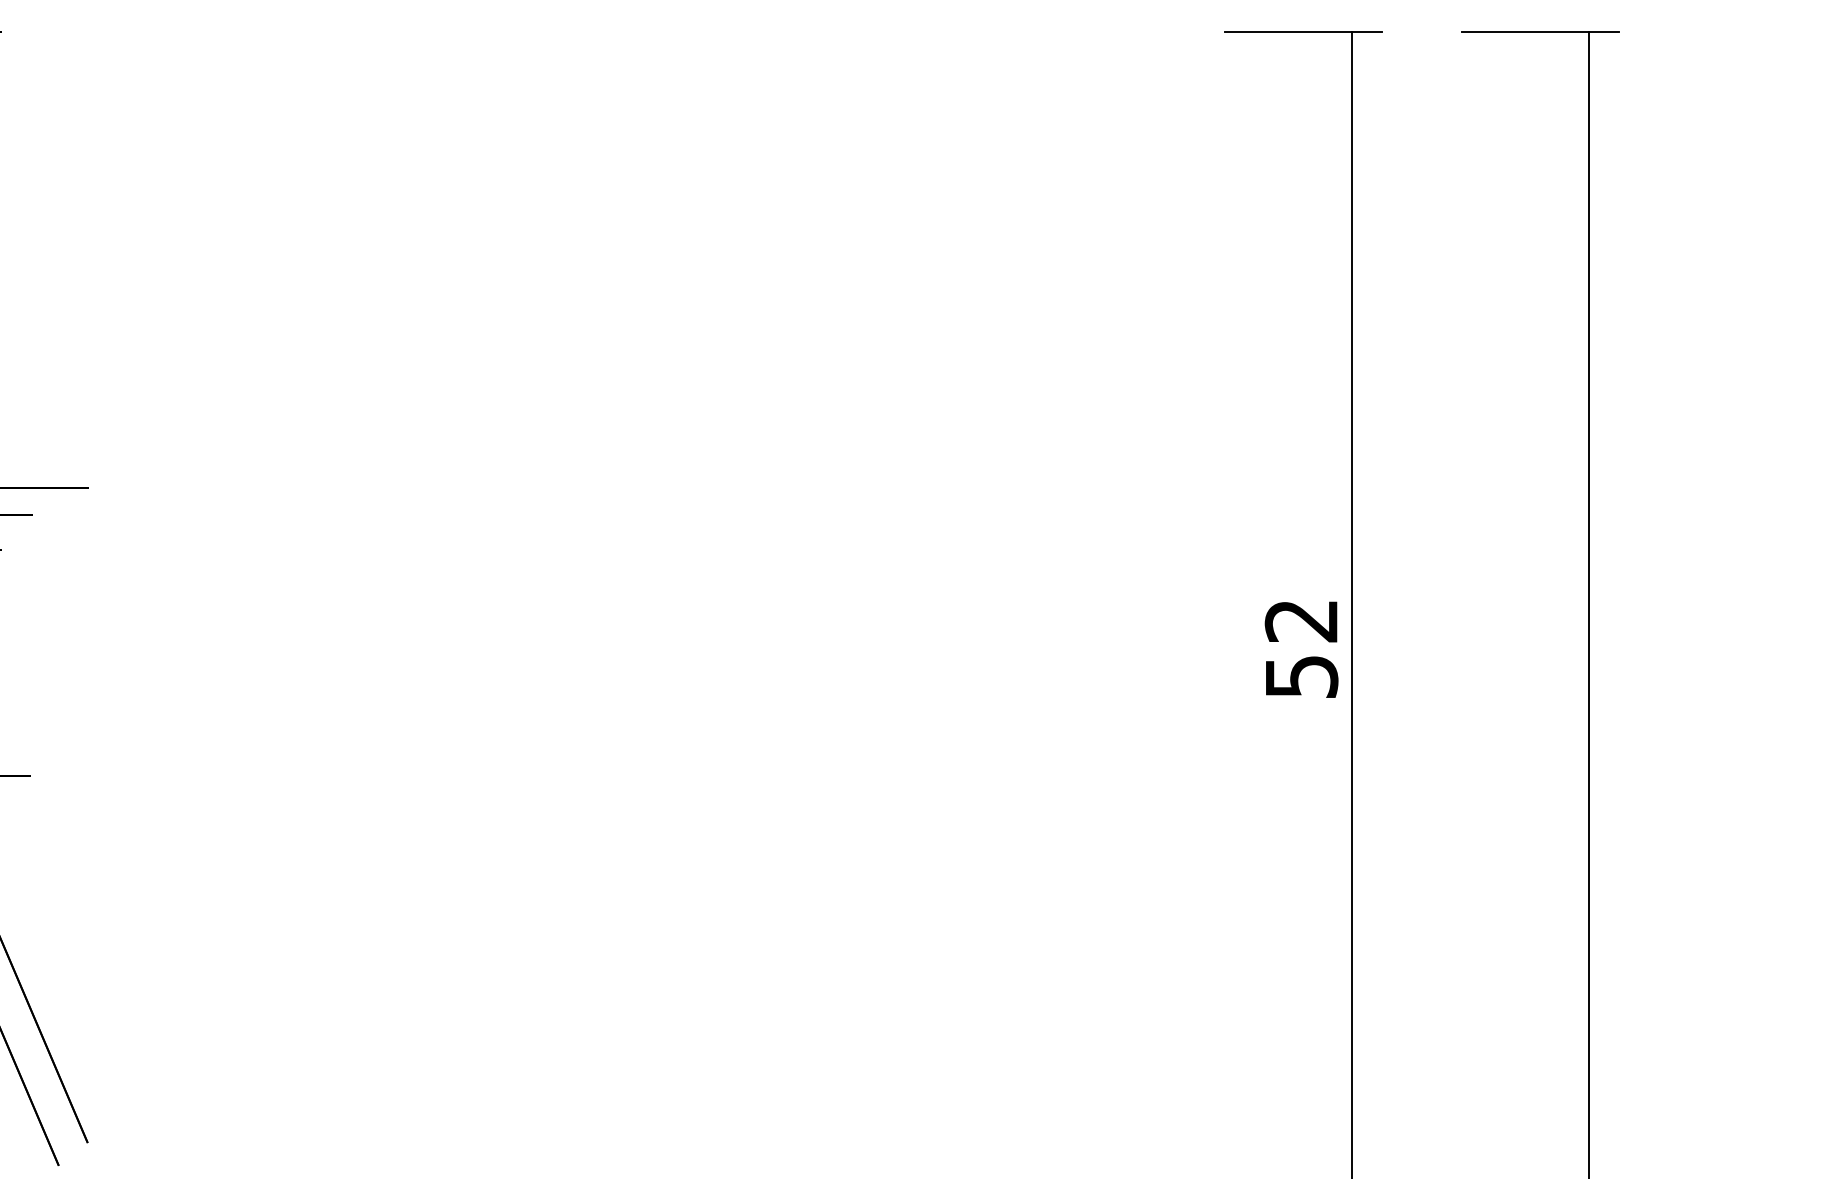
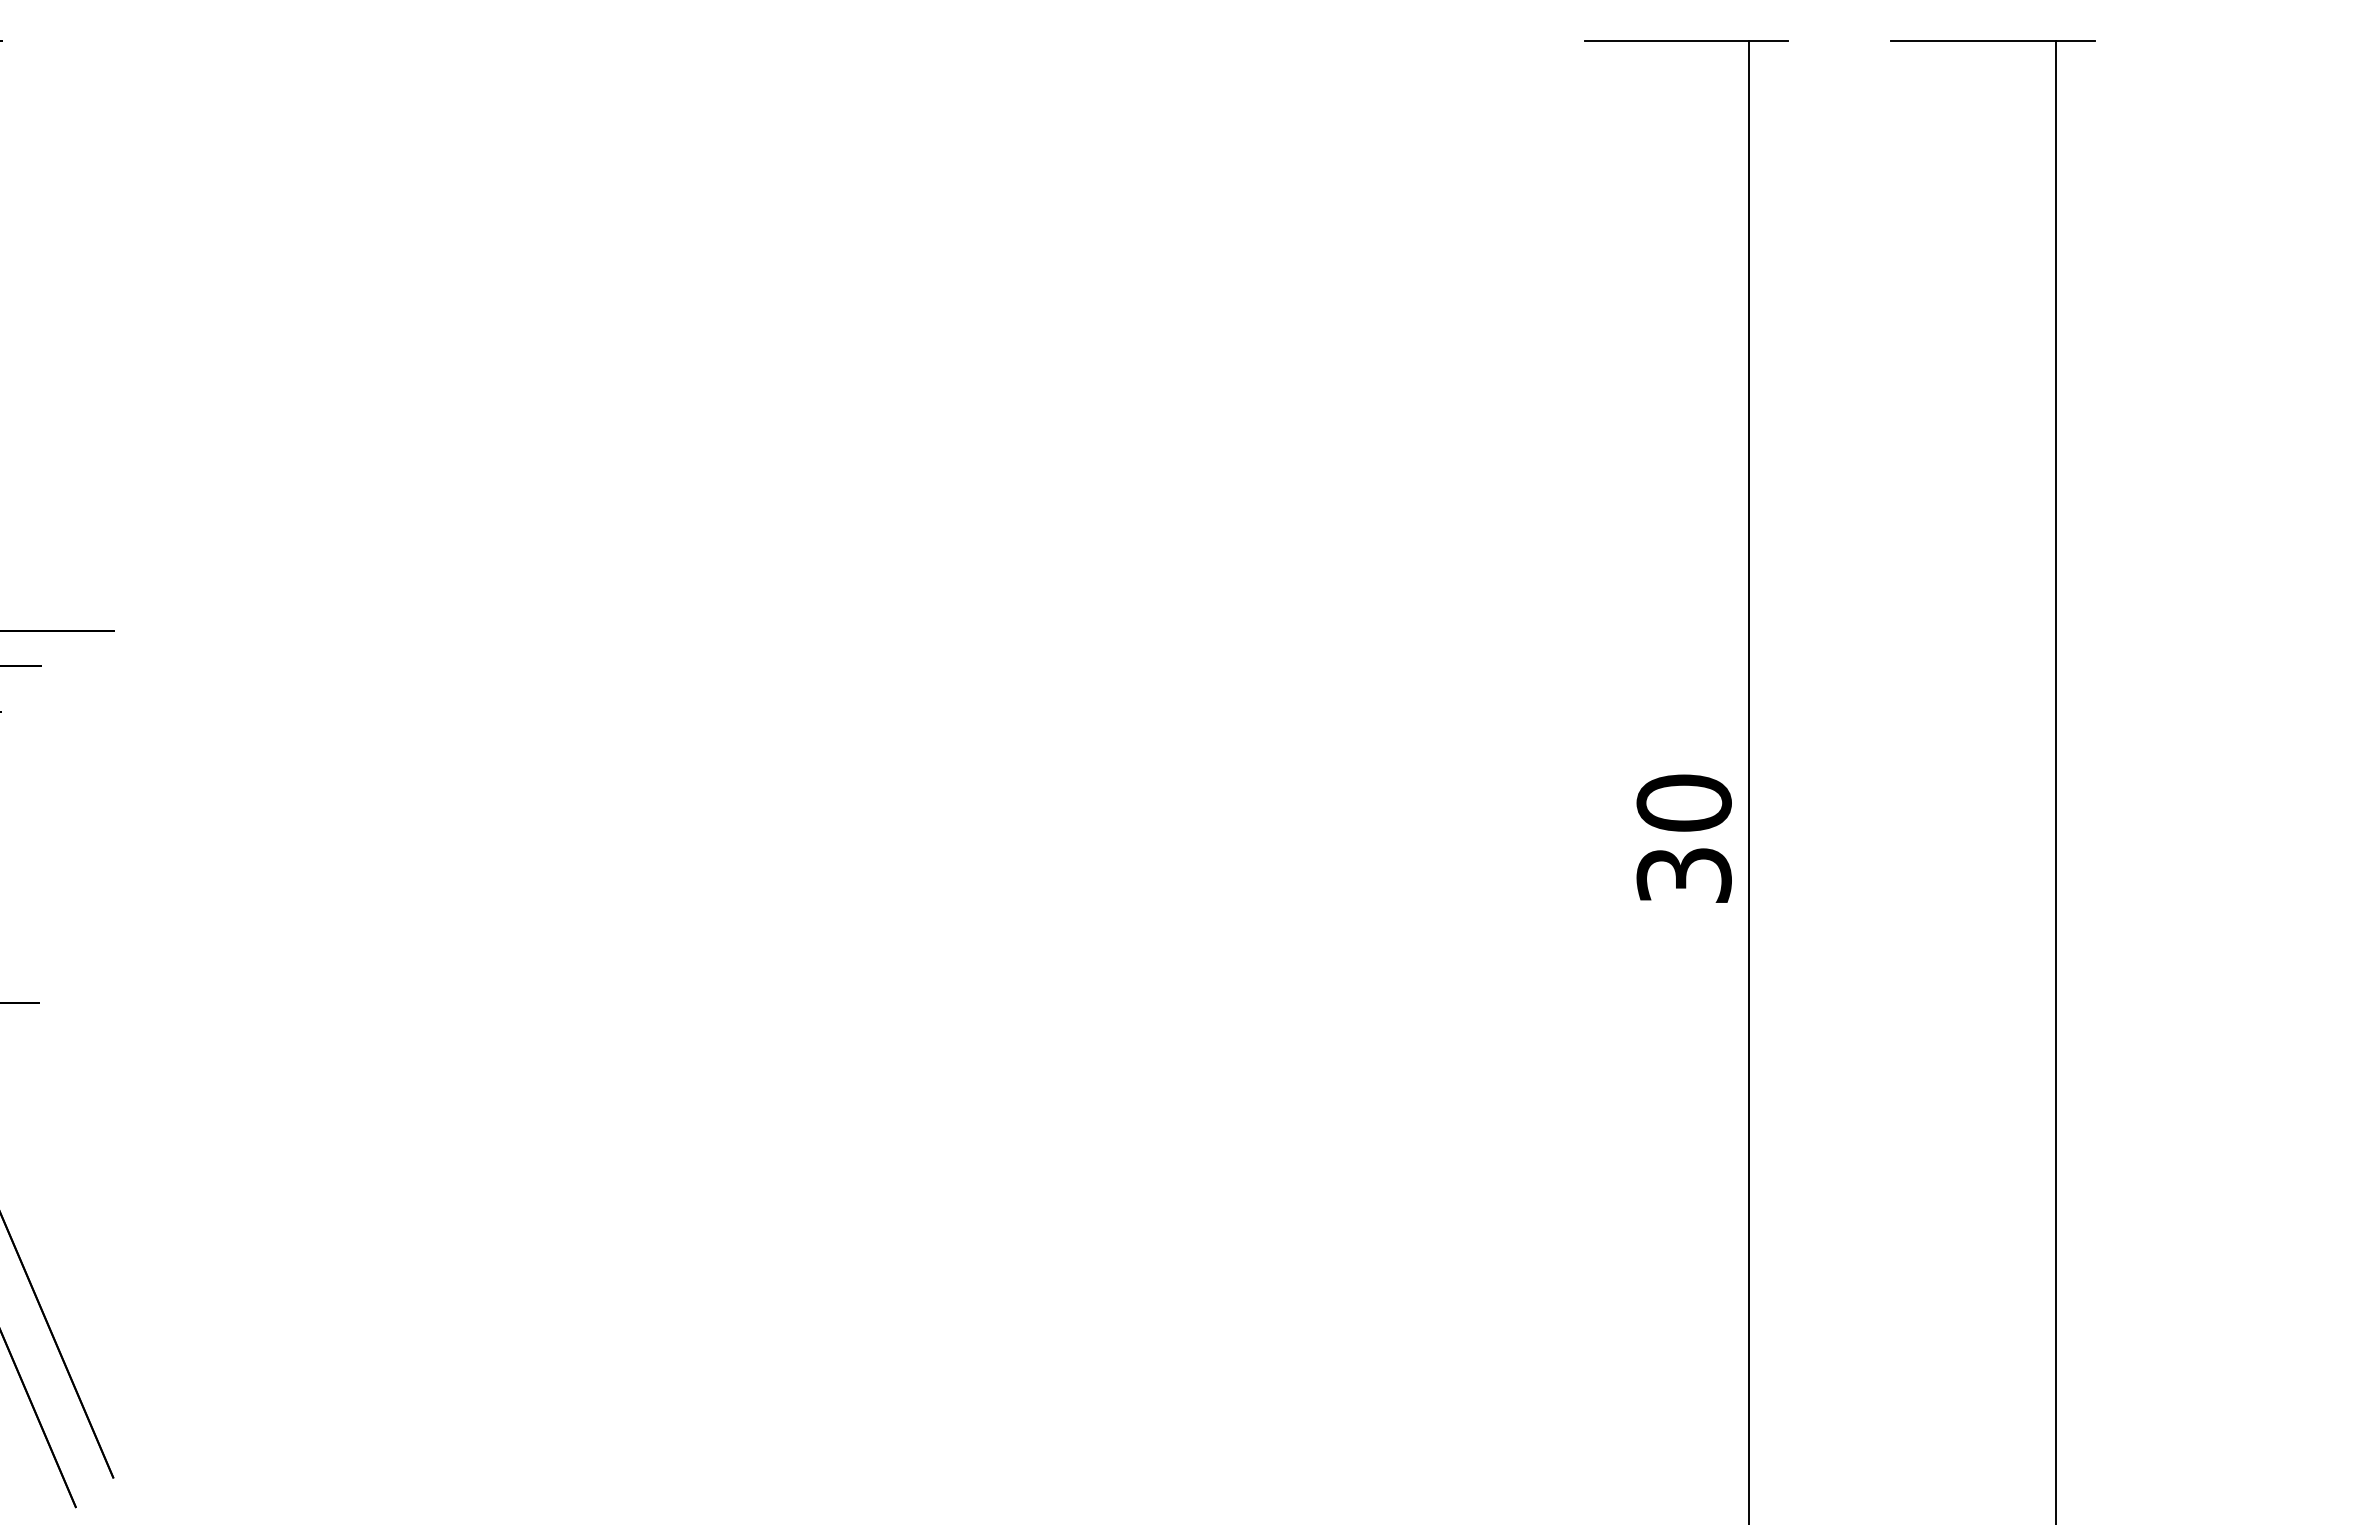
text: (1301, 648) -> (1683, 838), 52 -> 30

